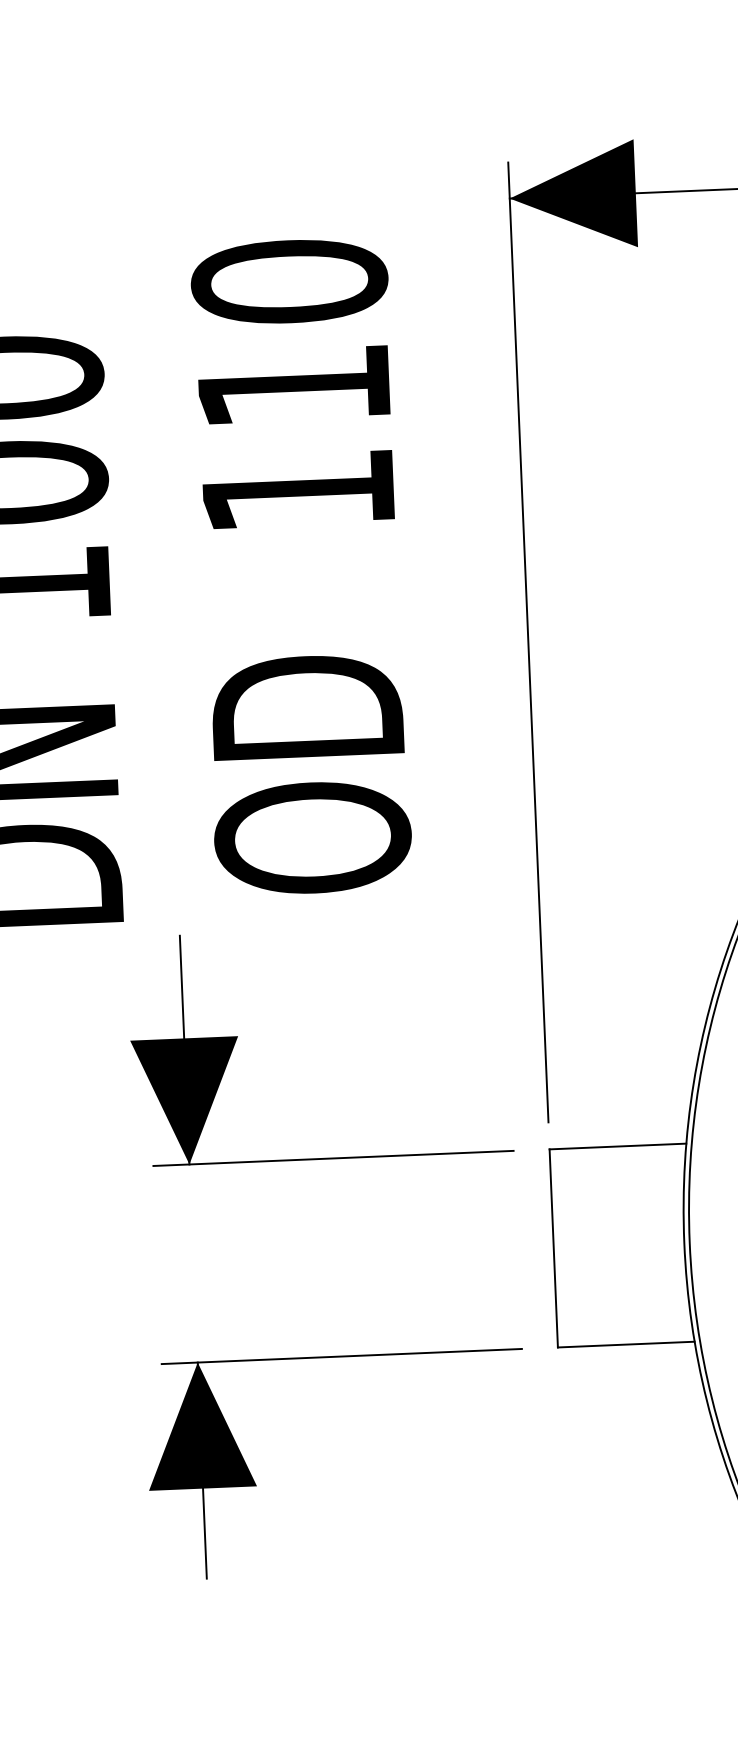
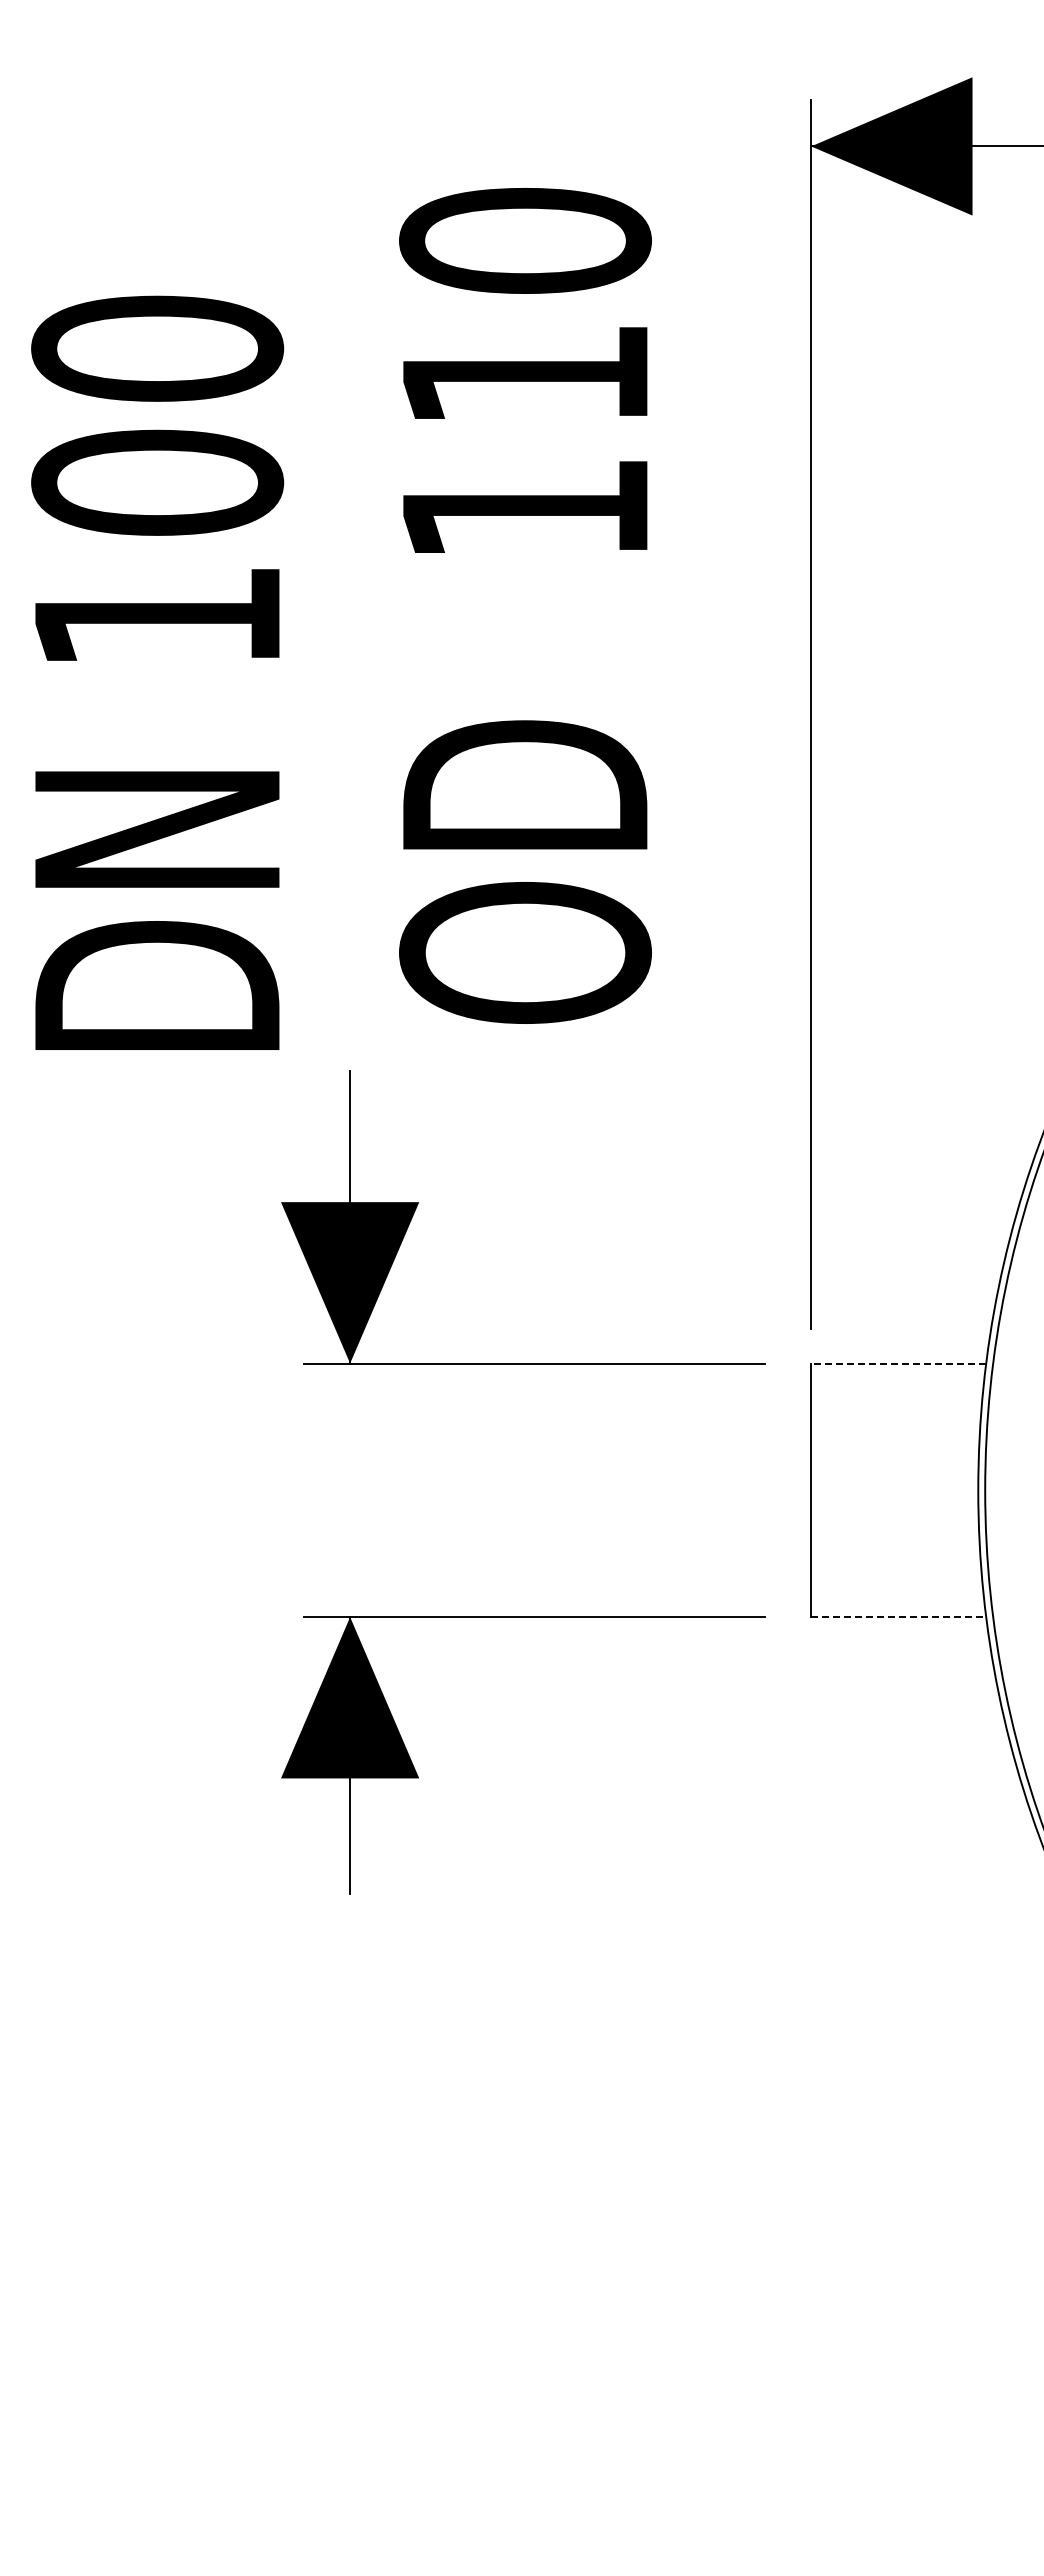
line: (617, 1146) -> (898, 1363), solid -> dashed
line: (626, 1344) -> (899, 1617), solid -> dashed

